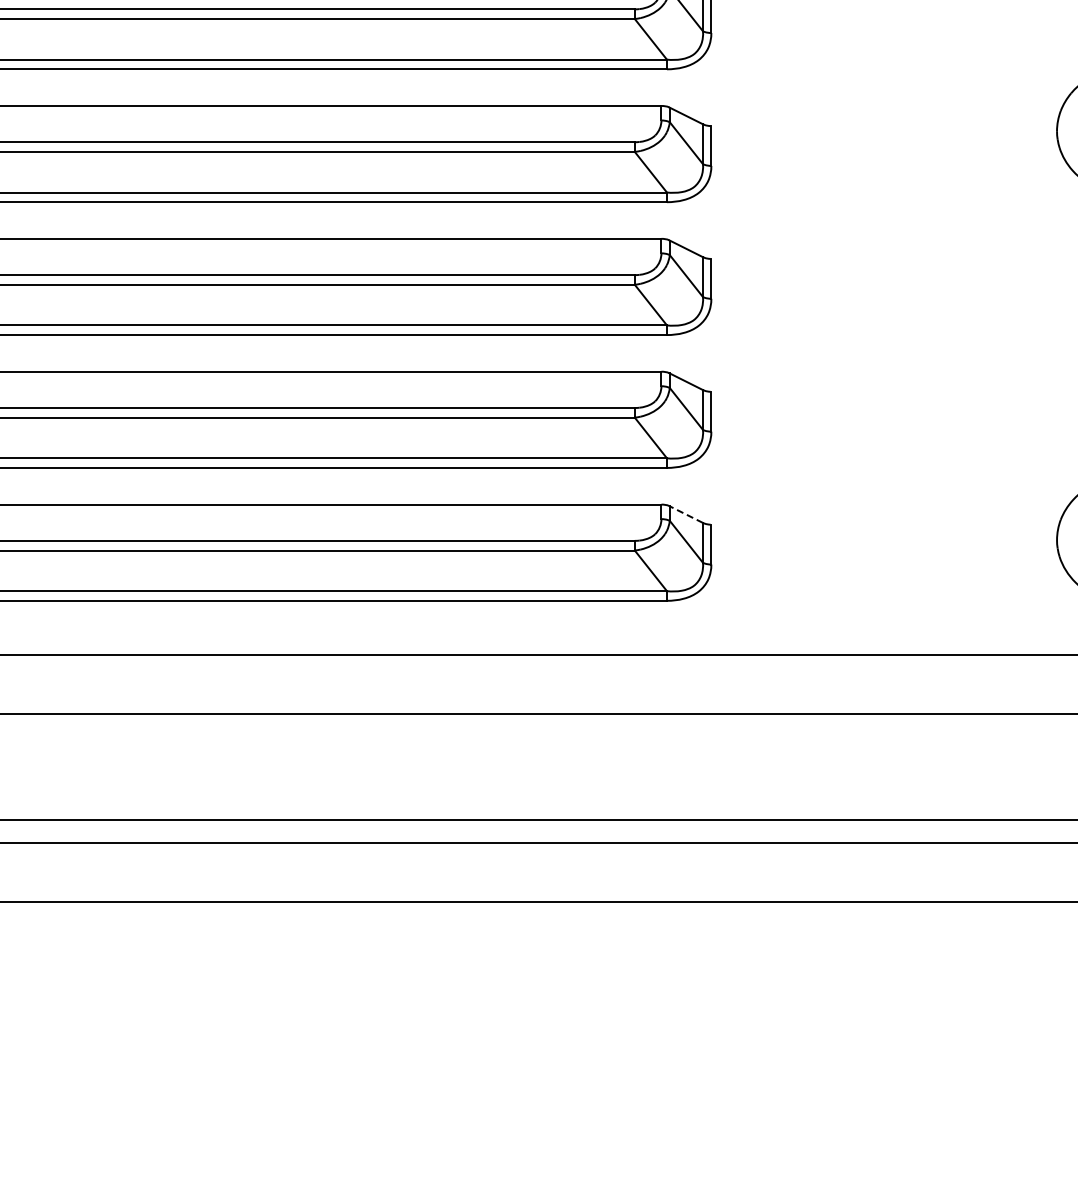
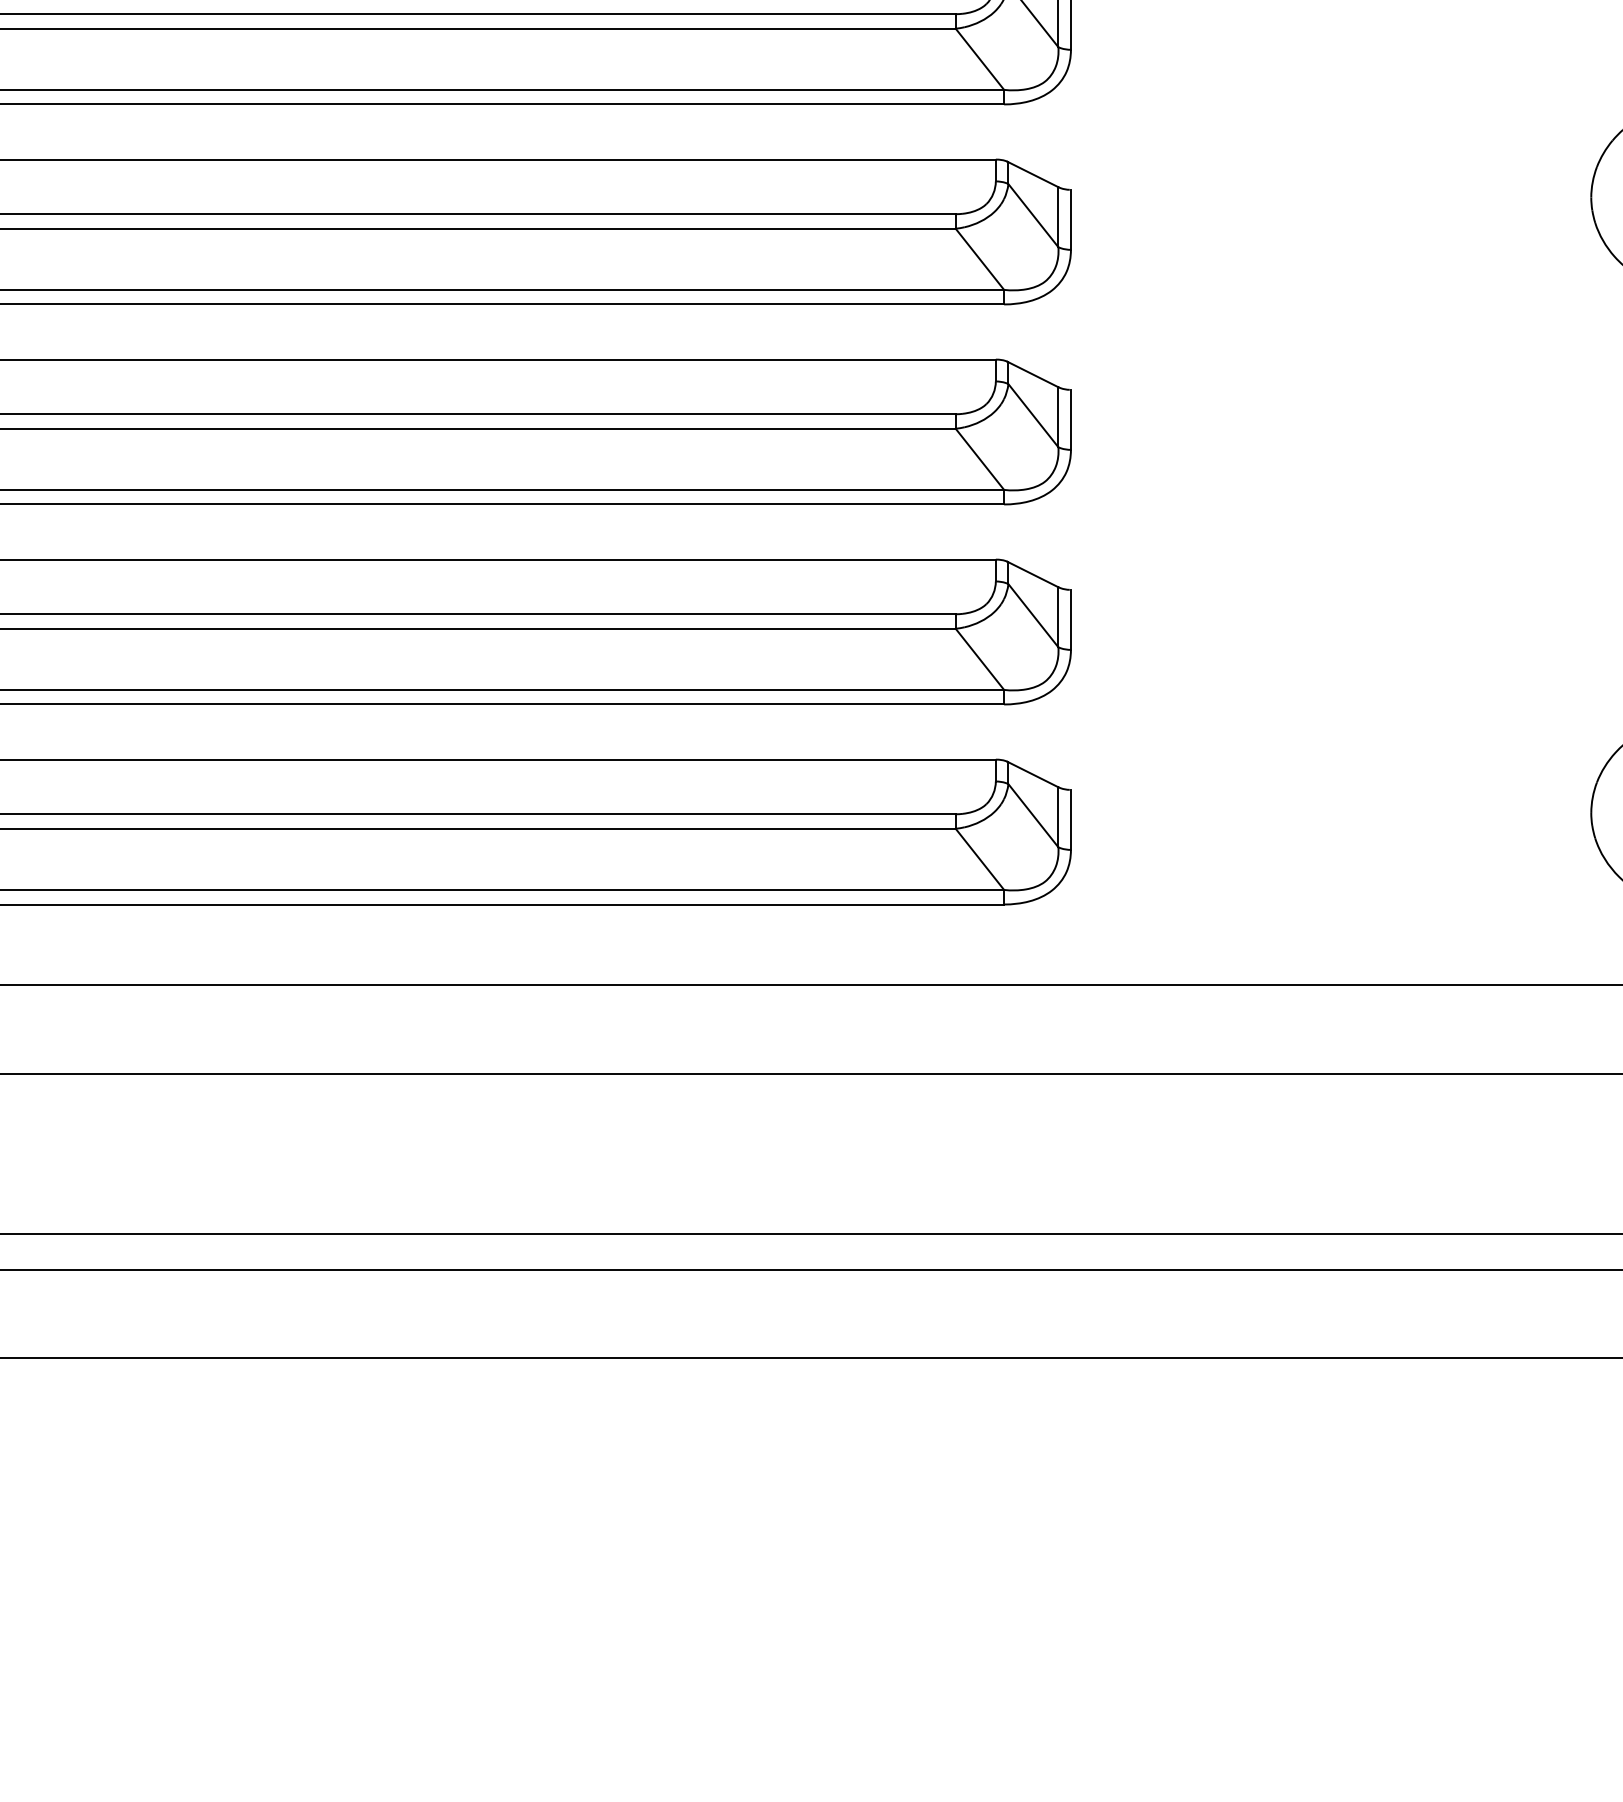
line: (686, 514) -> (1033, 774), dashed -> solid

